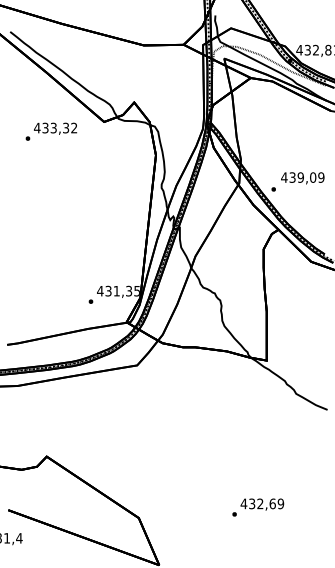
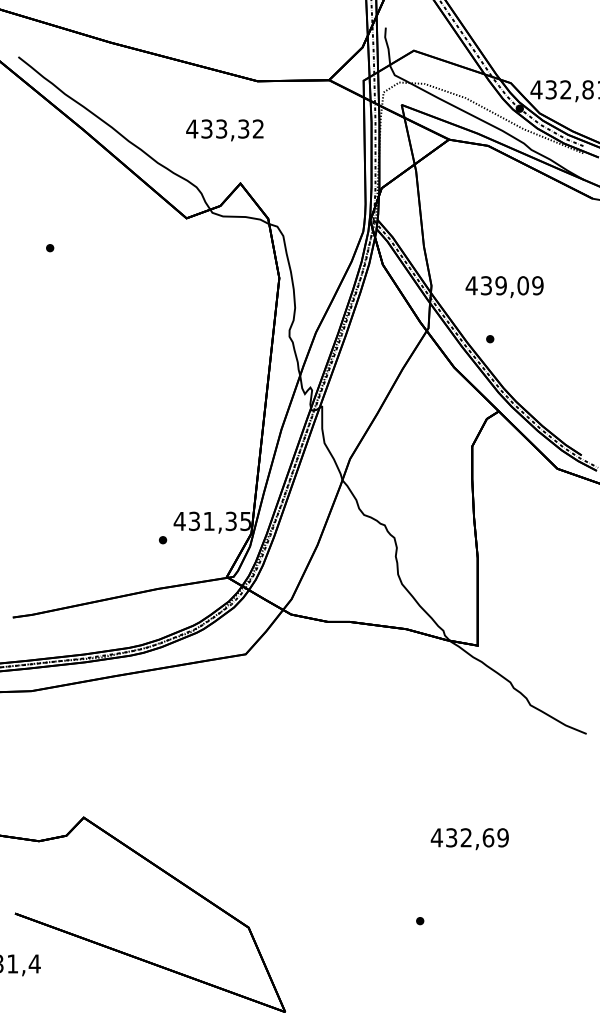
text: (55, 128) -> (224, 129), moved
text: (302, 178) -> (504, 287), moved
text: (262, 504) -> (470, 838), moved

